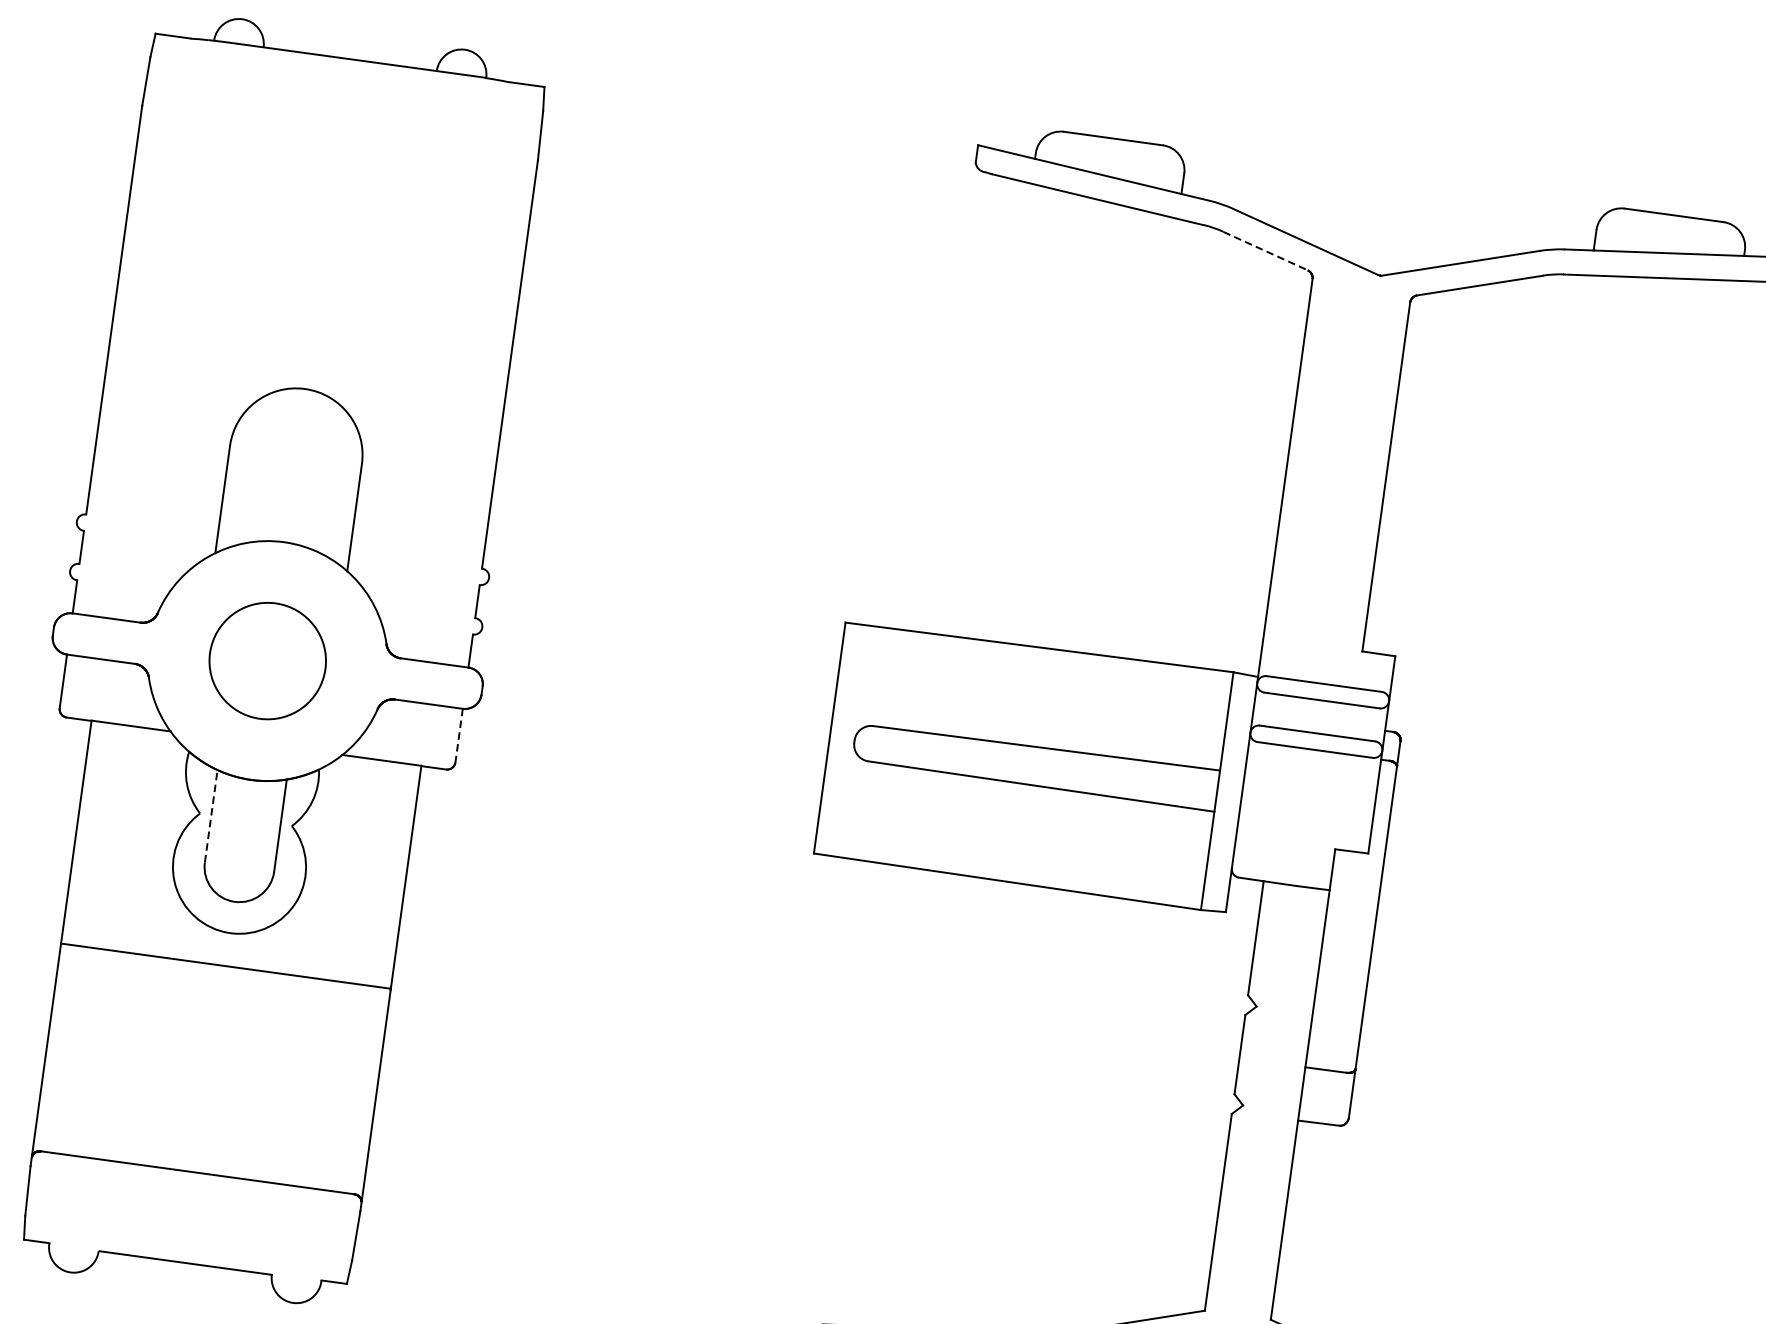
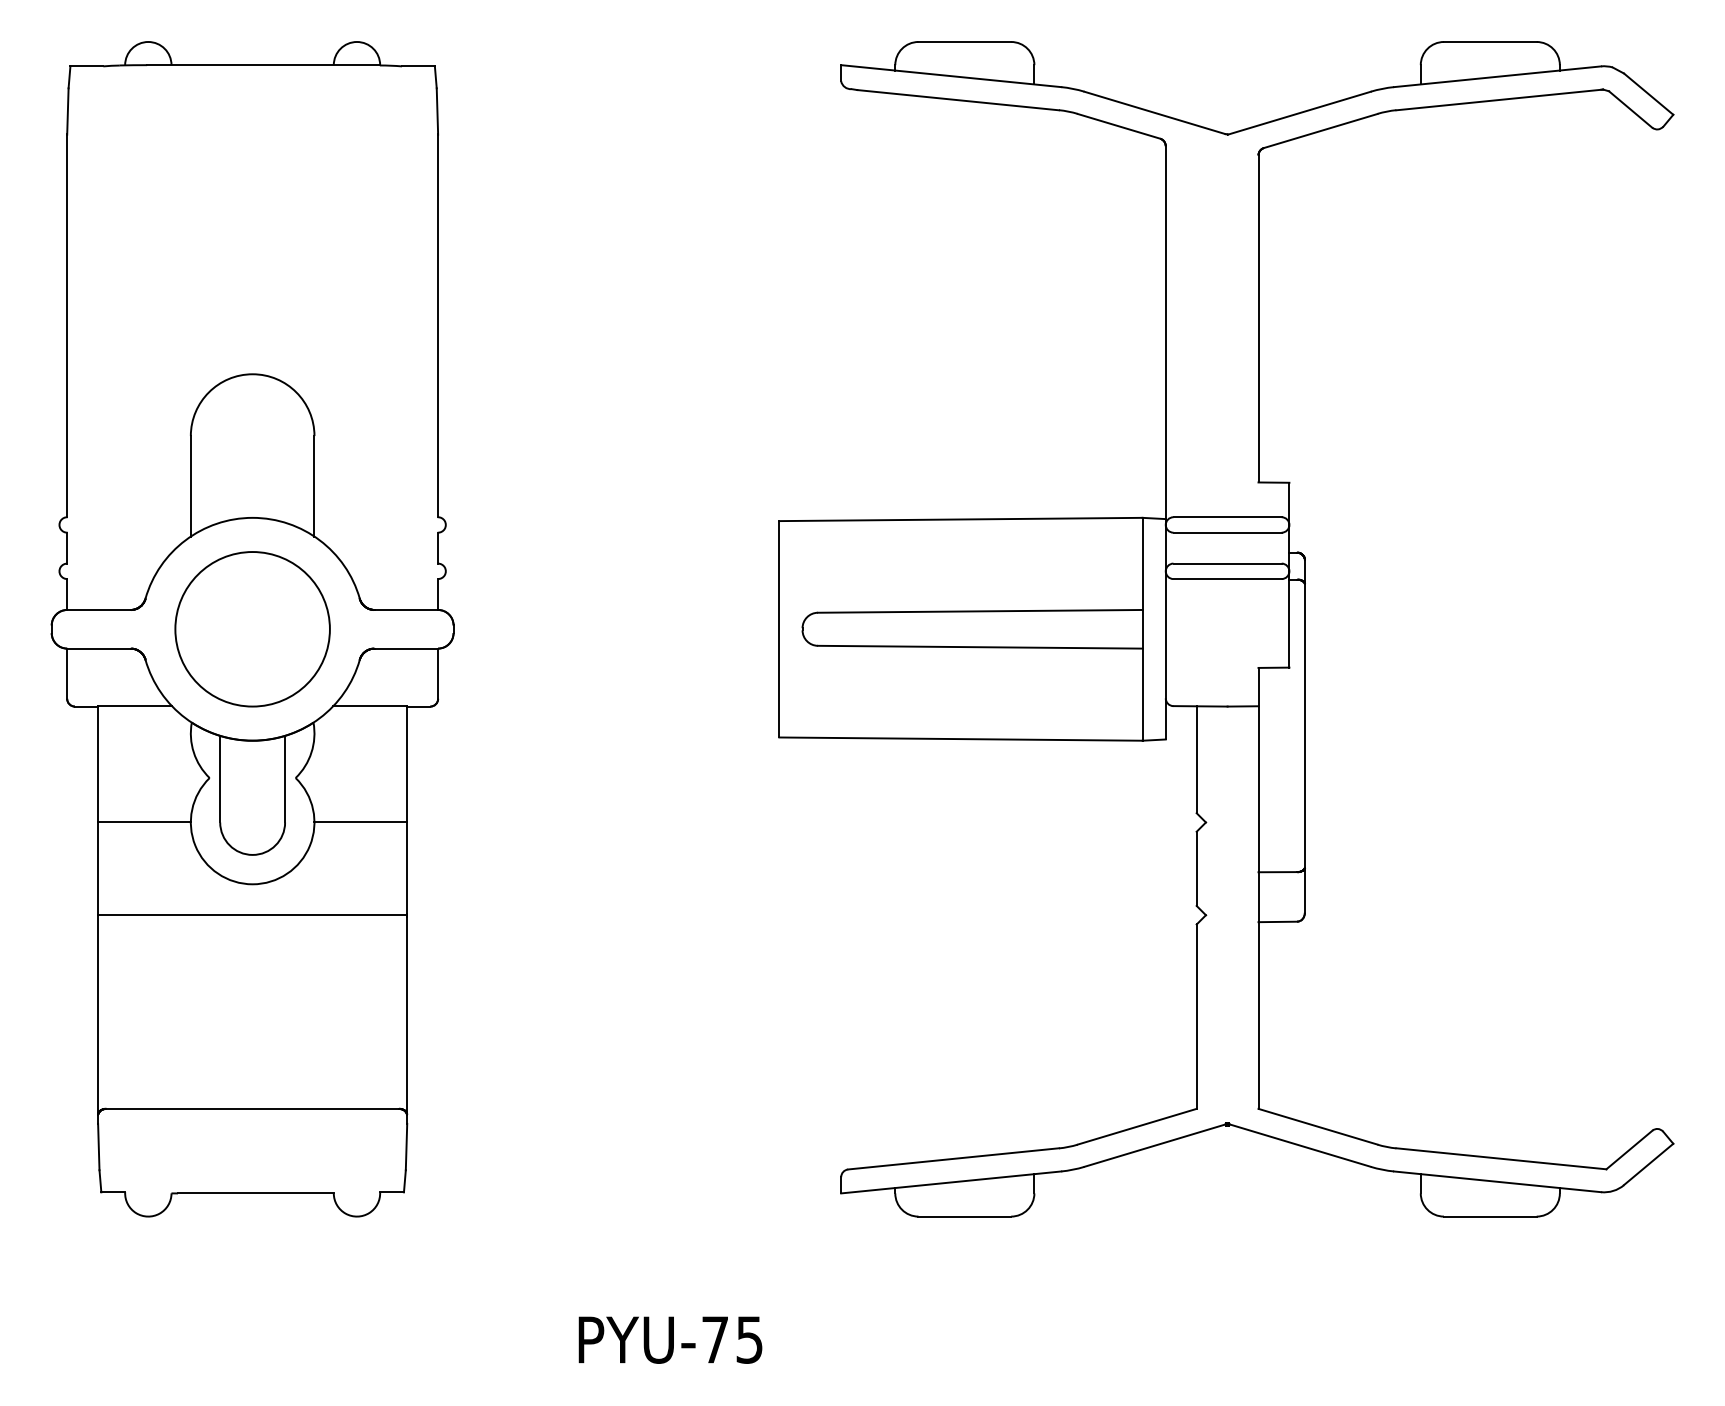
line: (1266, 251) -> (1119, 126), dashed -> solid
circle: (267, 661) -> (252, 629), size x1.43
line: (459, 736) -> (438, 674), dashed -> solid
line: (211, 815) -> (220, 778), dashed -> solid
line: (124, 851) -> (144, 822), added
line: (354, 882) -> (360, 822), added

